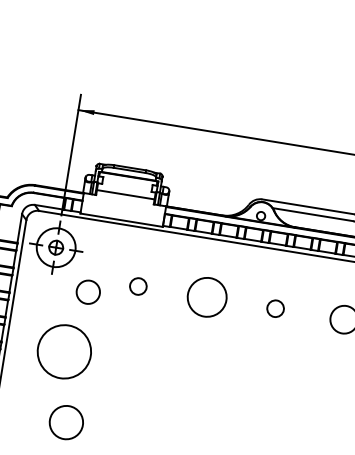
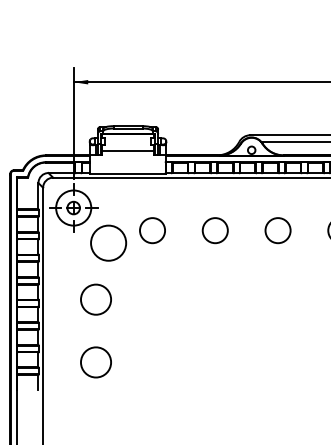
circle: (138, 286) -> (152, 230), size x1.67
circle: (88, 291) -> (108, 242), size x1.67
circle: (206, 297) -> (214, 230), size x0.71
circle: (275, 308) -> (277, 230), size x1.67
circle: (64, 351) -> (96, 299), size x0.62
circle: (65, 422) -> (95, 362), moved

